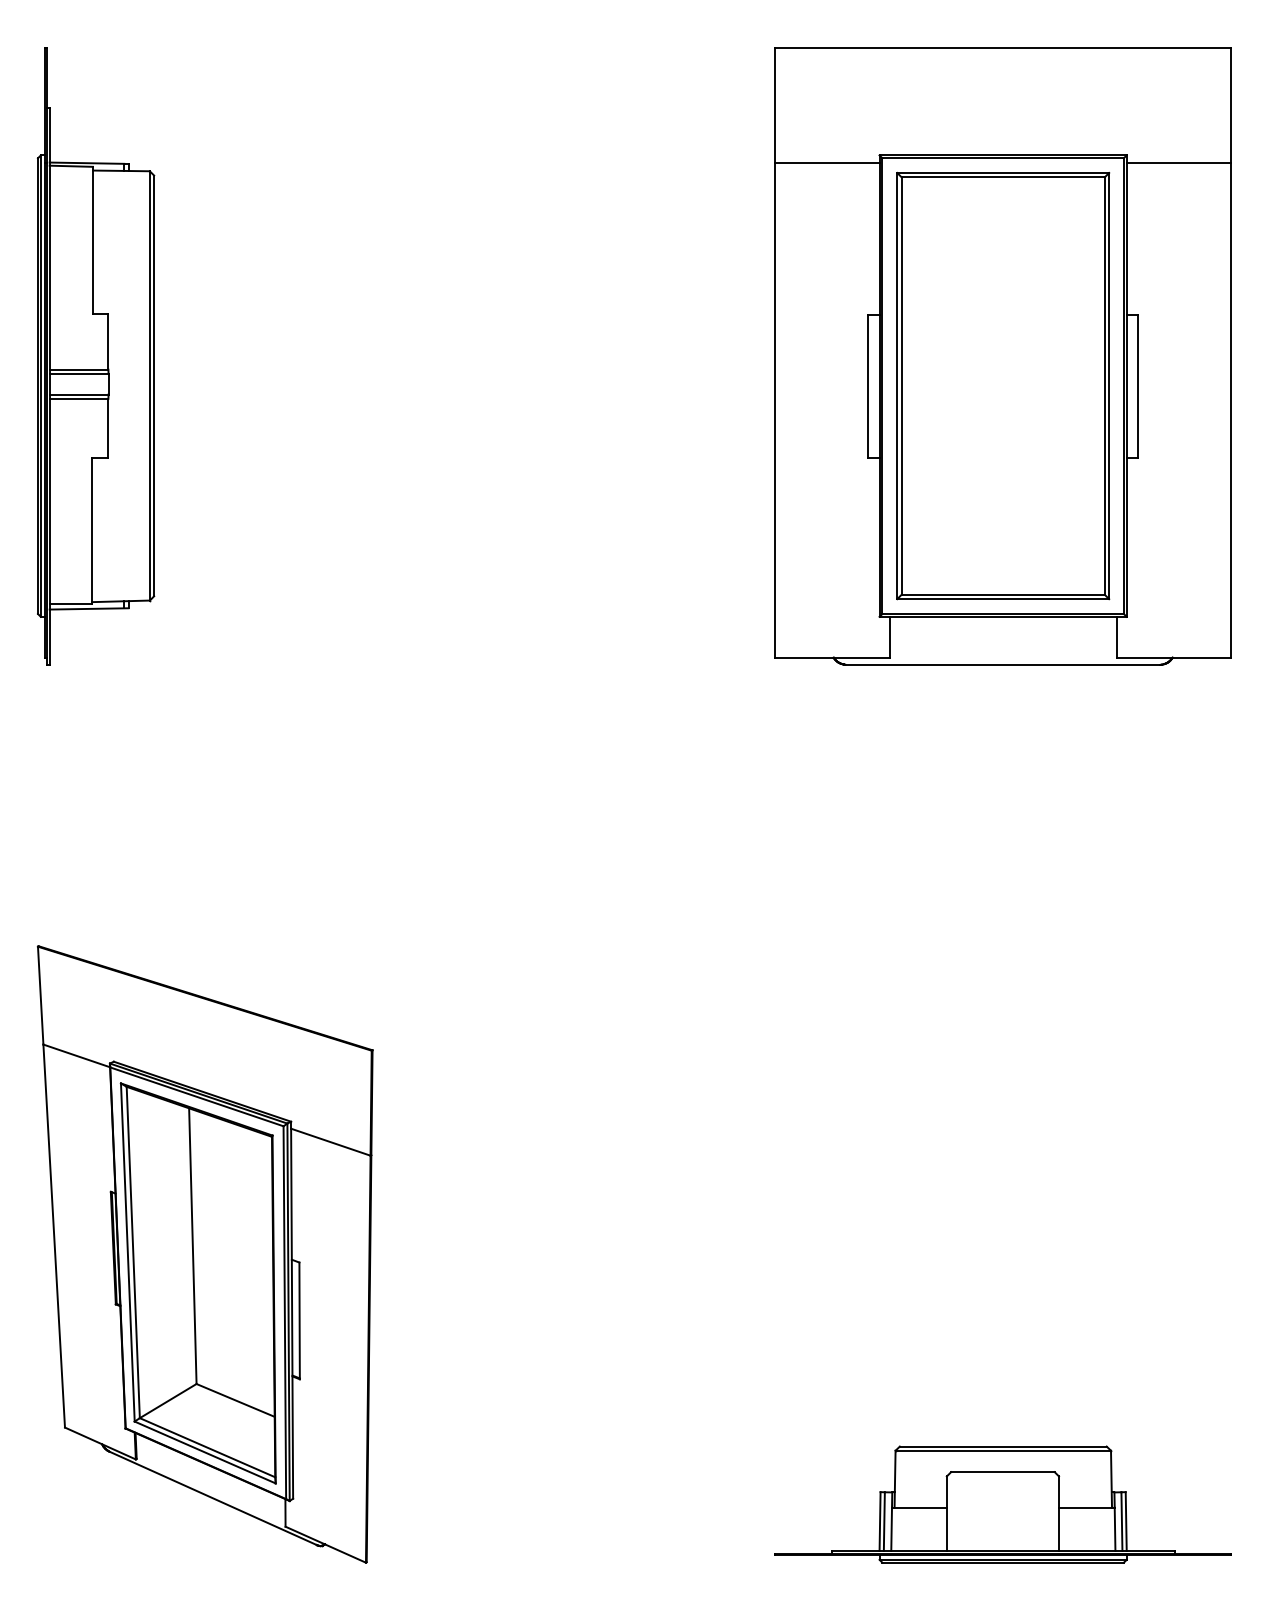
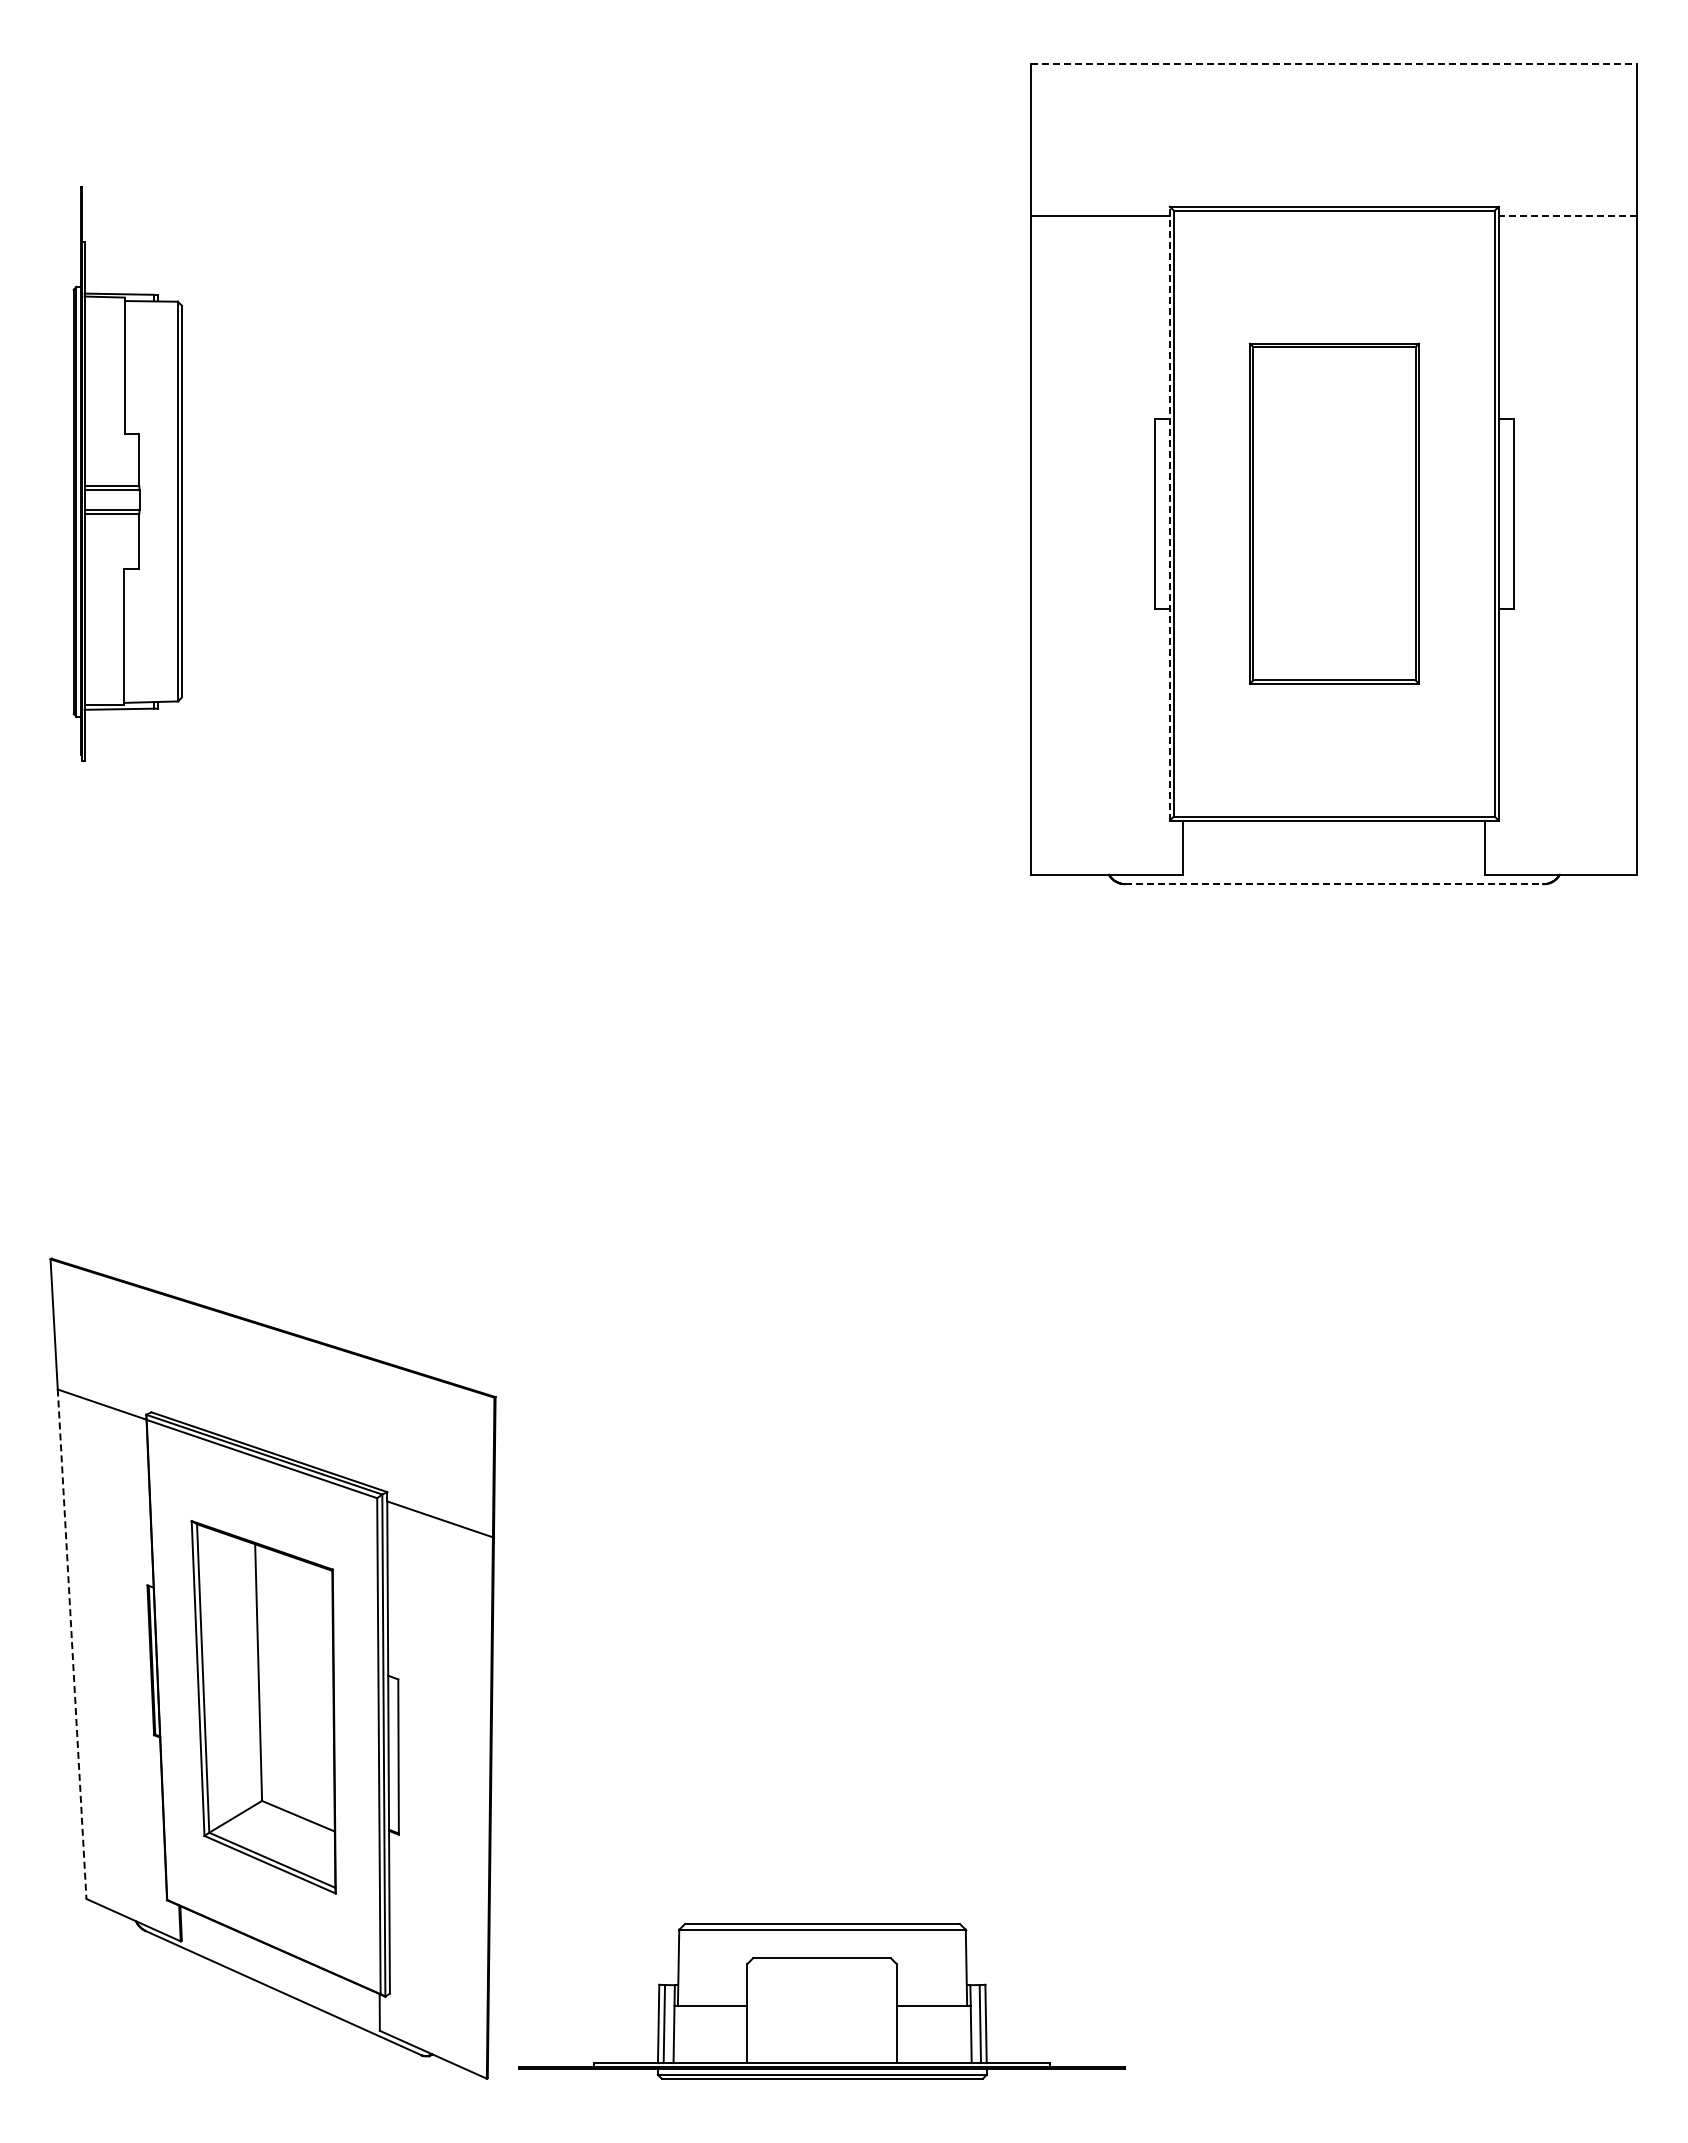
line: (1003, 48) -> (1334, 64), solid -> dashed
line: (1178, 162) -> (1567, 216), solid -> dashed
part: (95, 355) -> (127, 473), size x0.7
line: (879, 385) -> (1169, 513), solid -> dashed
part: (1003, 385) -> (1334, 513), size x0.6
line: (1003, 664) -> (1334, 884), solid -> dashed
line: (54, 1236) -> (72, 1644), solid -> dashed
part: (198, 1283) -> (263, 1707), size x0.7
part: (1002, 1504) -> (821, 2001), moved

